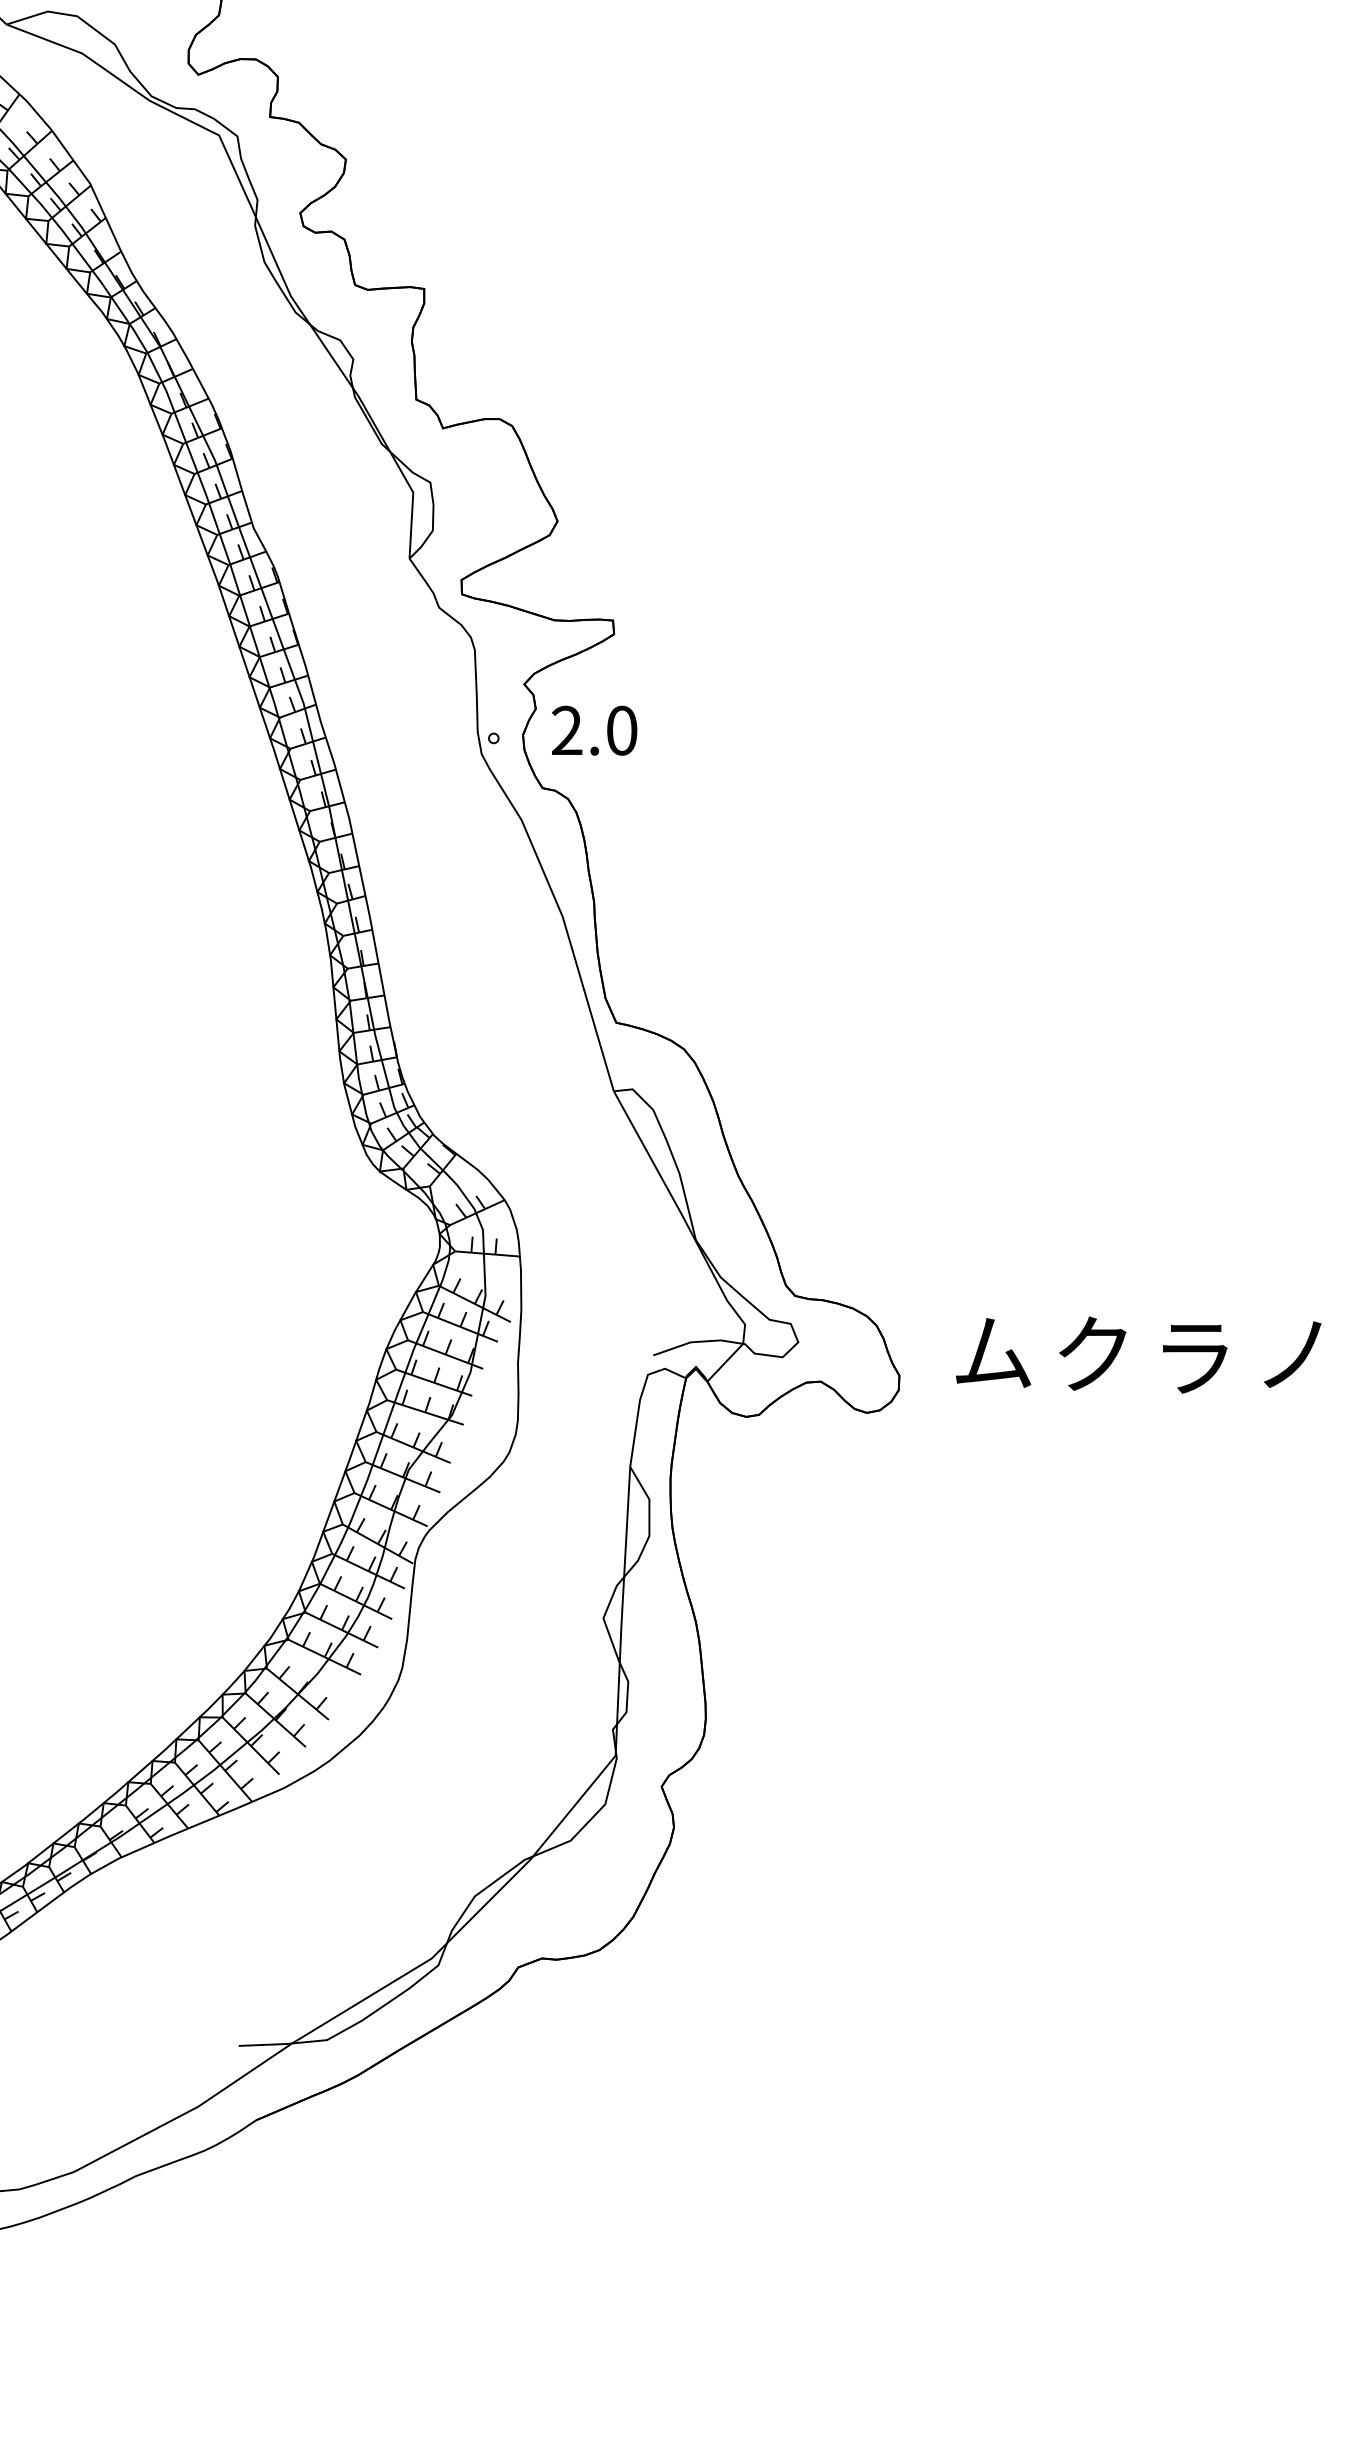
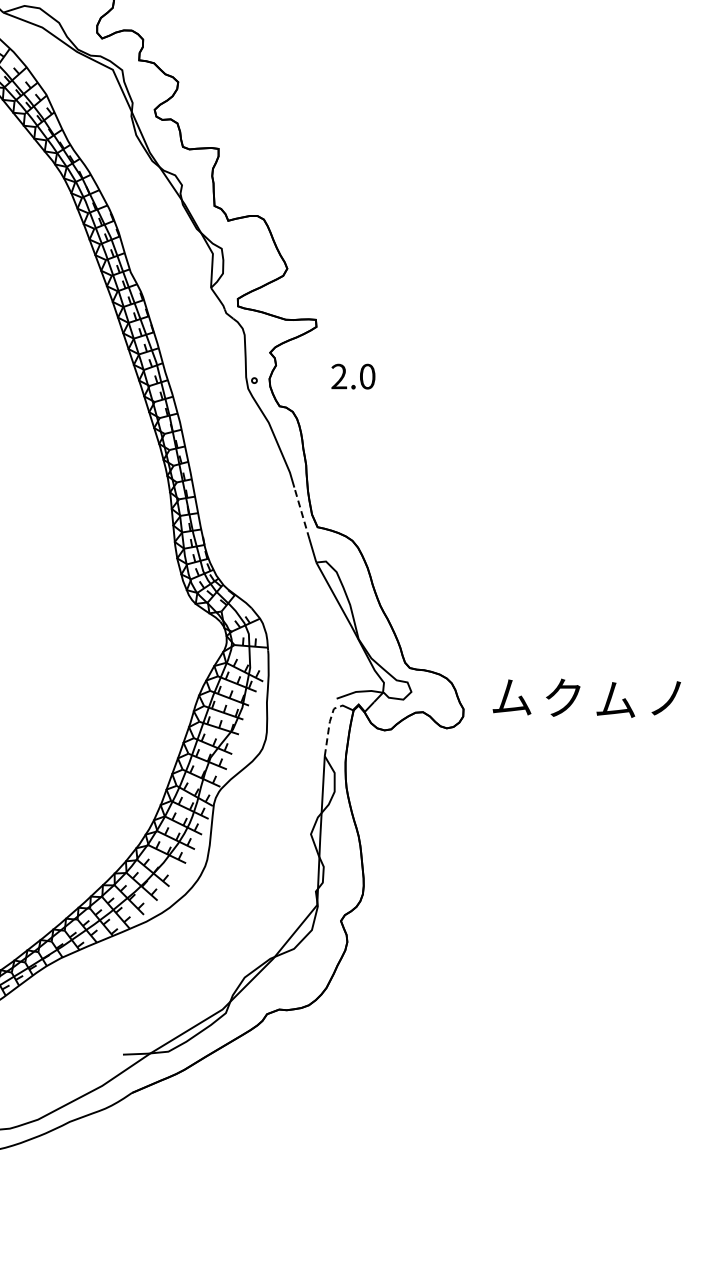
text: (594, 730) -> (353, 376), moved
line: (585, 996) -> (301, 513), solid -> dashed
text: (1194, 1358) -> (615, 700), ラ -> ム
line: (639, 1409) -> (329, 726), solid -> dashed

